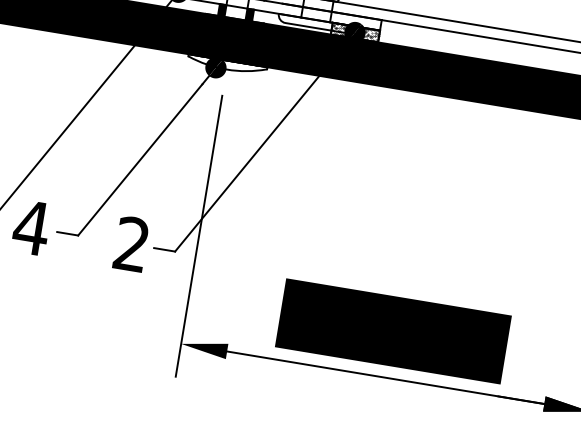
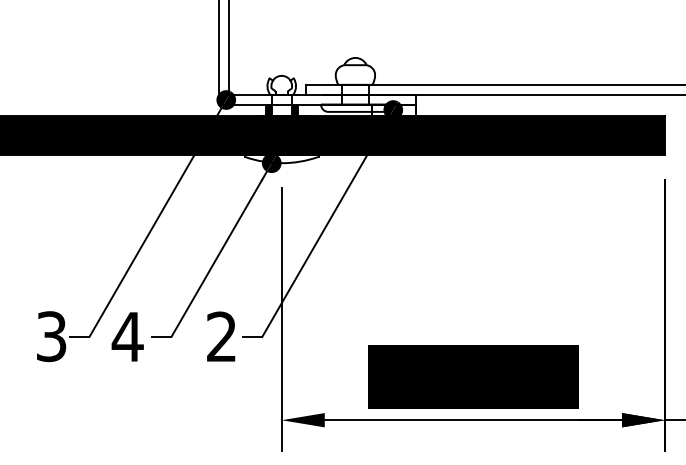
hatch: (355, 31) -> (393, 109), removed

